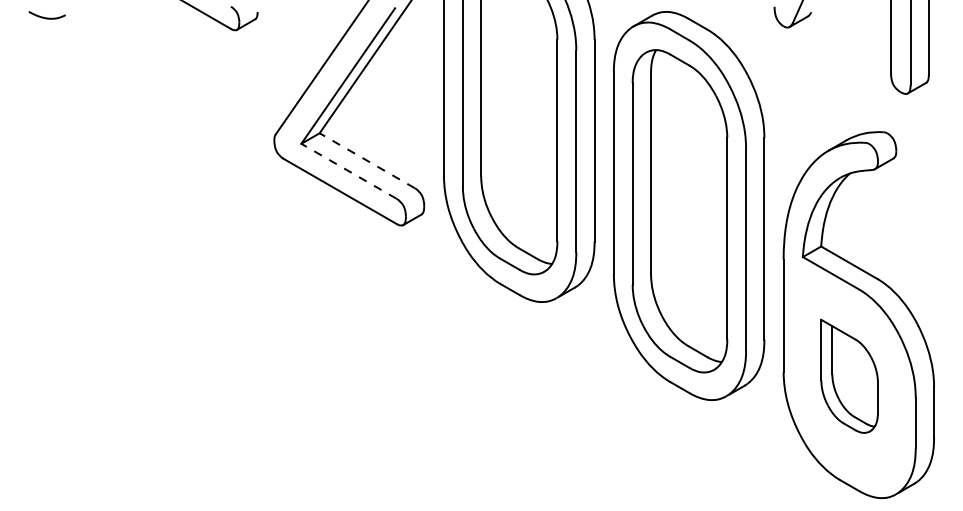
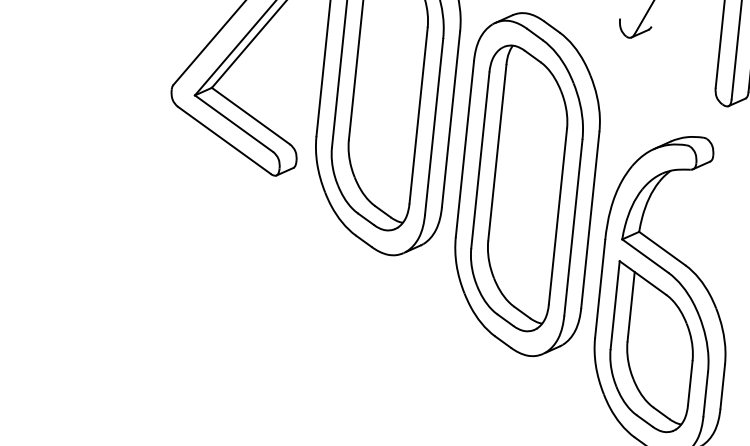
line: (367, 160) -> (251, 115), dashed -> solid
line: (348, 171) -> (233, 123), dashed -> solid
part: (849, 376) -> (652, 347), size x1.67

